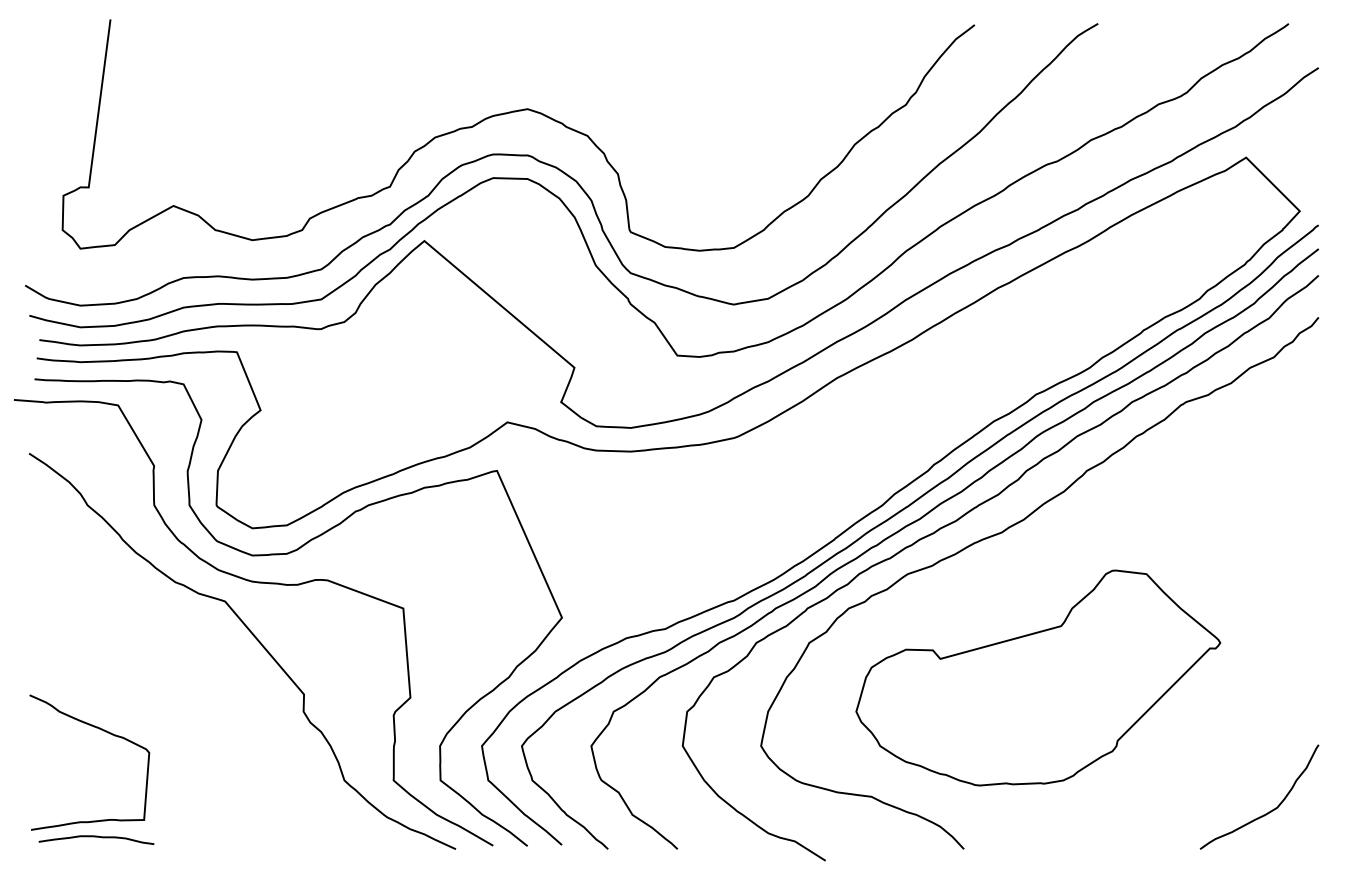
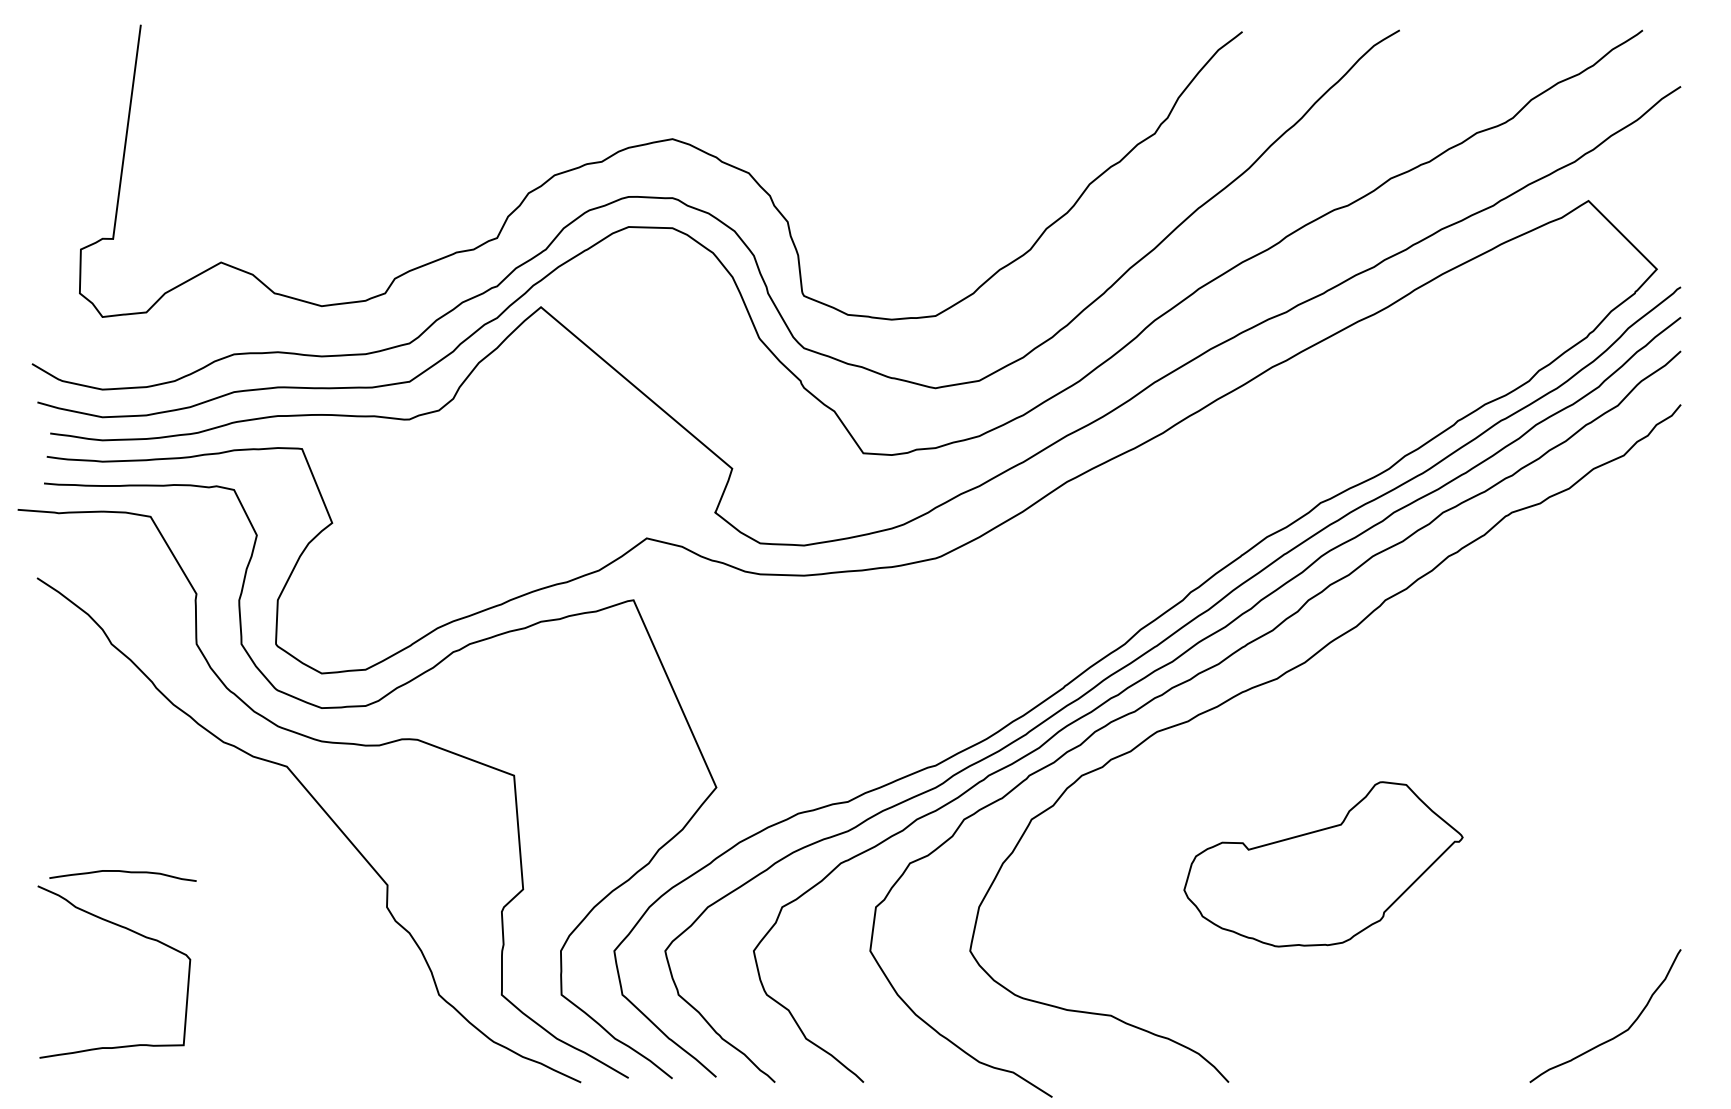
part: (1038, 678) -> (1323, 864), size x0.6
curve: (96, 837) -> (122, 872), moved

